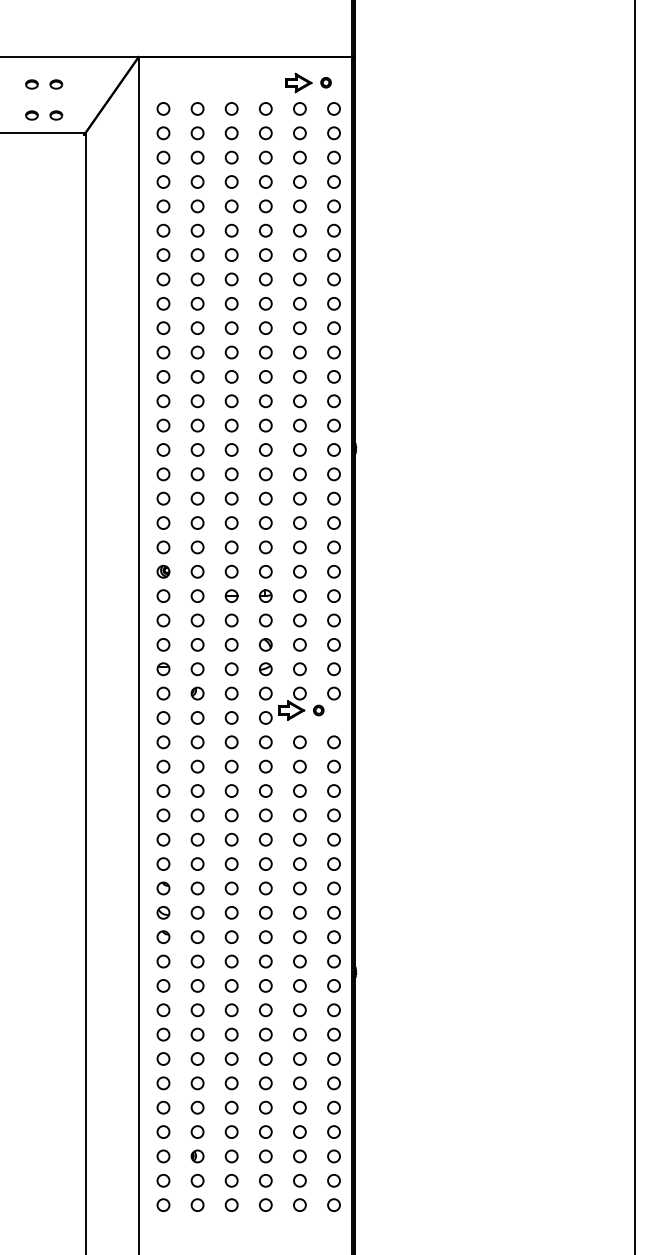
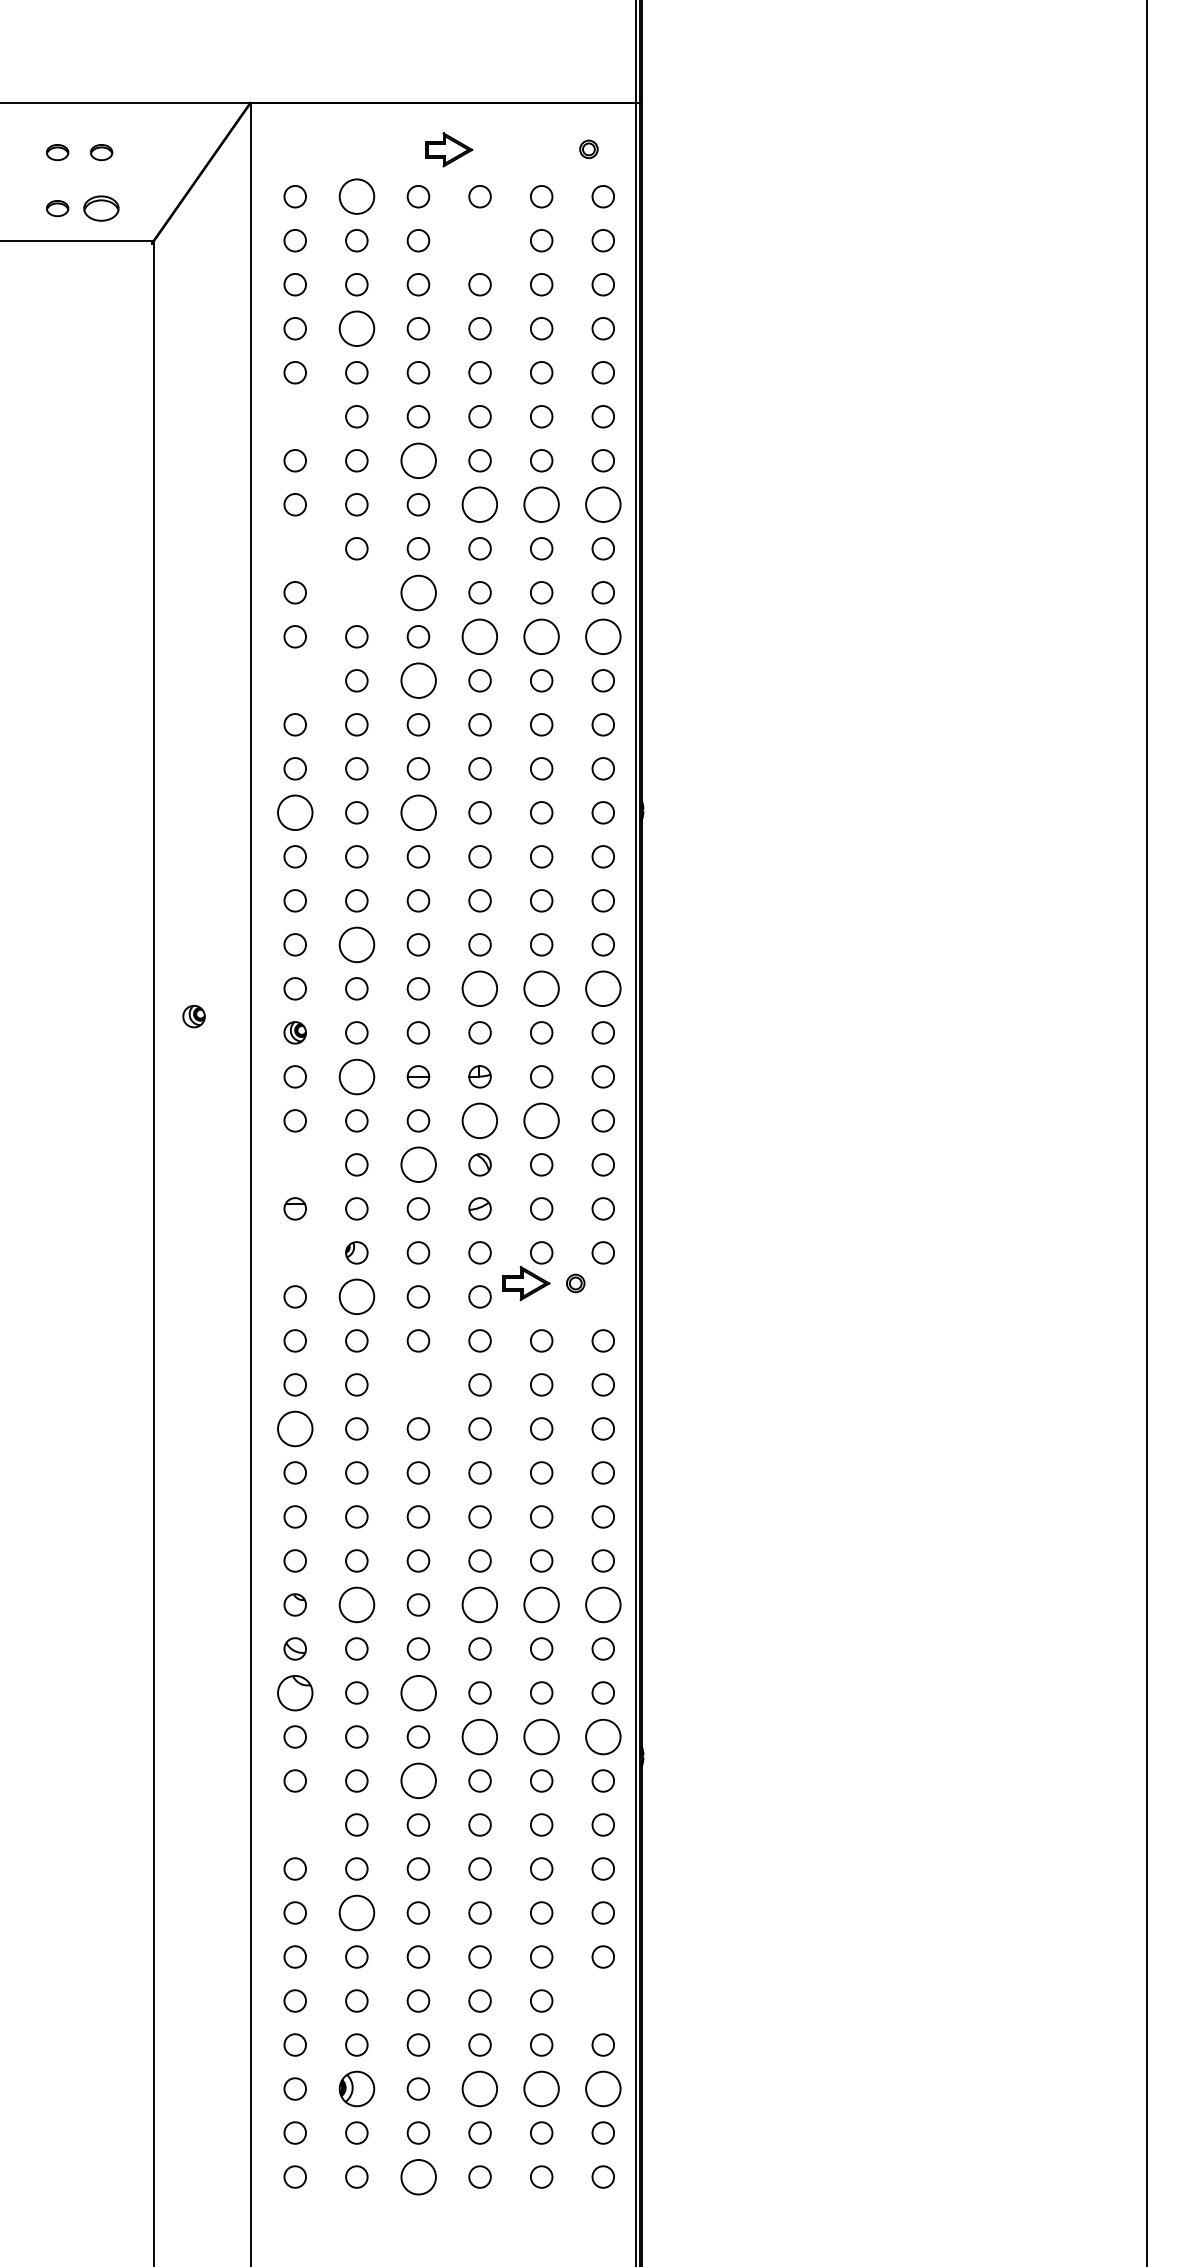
part: (298, 82) -> (448, 148), moved
circle: (197, 108) -> (356, 195), size x1.6
part: (56, 115) -> (101, 208), size x1.6
circle: (265, 133) -> (479, 241), removed
circle: (197, 181) -> (356, 327), size x1.6
circle: (163, 230) -> (295, 416), removed
circle: (231, 254) -> (418, 459), size x1.6
circle: (265, 279) -> (479, 504), size x1.6
circle: (299, 279) -> (540, 504), size x1.6
circle: (333, 279) -> (602, 504), size x1.6
circle: (163, 303) -> (295, 548), removed
circle: (197, 327) -> (356, 591), removed
circle: (231, 327) -> (418, 591), size x1.6
circle: (265, 352) -> (479, 636), size x1.6
circle: (299, 352) -> (540, 636), size x1.6
circle: (333, 352) -> (602, 636), size x1.6
circle: (163, 376) -> (295, 680), removed
circle: (231, 376) -> (418, 680), size x1.6
circle: (163, 449) -> (295, 811), size x1.6
circle: (231, 449) -> (418, 811), size x1.6
circle: (197, 522) -> (356, 943), size x1.6
circle: (265, 547) -> (479, 988), size x1.6
circle: (299, 547) -> (540, 988), size x1.6
circle: (333, 547) -> (602, 988), size x1.6
part: (107, 562) -> (194, 1016), added
circle: (197, 595) -> (356, 1075), size x1.6
circle: (265, 620) -> (479, 1120), size x1.6
circle: (299, 620) -> (540, 1120), size x1.6
circle: (163, 644) -> (295, 1164), removed
circle: (231, 644) -> (418, 1164), size x1.6
circle: (163, 693) -> (295, 1252), removed
circle: (197, 717) -> (356, 1296), size x1.6
circle: (231, 766) -> (418, 1384), removed
circle: (163, 790) -> (295, 1427), size x1.6
circle: (197, 888) -> (356, 1604), size x1.6
circle: (265, 888) -> (479, 1604), size x1.6
circle: (299, 888) -> (540, 1604), size x1.6
circle: (333, 888) -> (602, 1604), size x1.6
part: (163, 936) -> (295, 1691), size x1.6
circle: (231, 936) -> (418, 1691), size x1.6
circle: (265, 961) -> (479, 1736), size x1.6
circle: (299, 961) -> (540, 1736), size x1.6
circle: (333, 961) -> (602, 1736), size x1.6
circle: (231, 985) -> (418, 1780), size x1.6
circle: (163, 1010) -> (295, 1825), removed
circle: (197, 1058) -> (356, 1912), size x1.6
circle: (333, 1107) -> (602, 2000), removed
part: (197, 1156) -> (356, 2089), size x1.6
circle: (265, 1156) -> (479, 2089), size x1.6
circle: (299, 1156) -> (540, 2089), size x1.6
circle: (333, 1156) -> (602, 2089), size x1.6
circle: (231, 1204) -> (418, 2175), size x1.6

